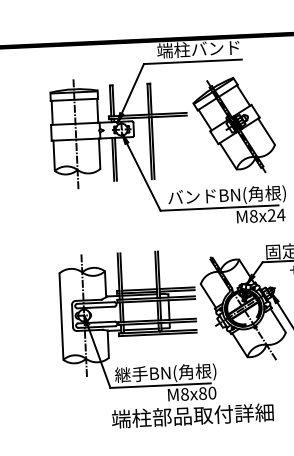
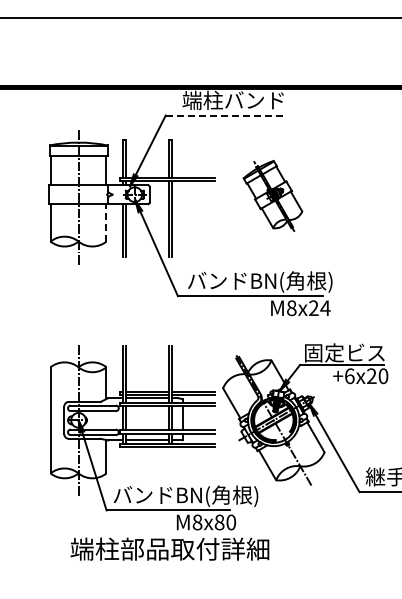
line: (193, 61) -> (226, 115), solid -> dashed
part: (233, 125) -> (272, 195), size x0.6
line: (99, 153) -> (106, 222), solid -> dashed
text: (174, 372) -> (185, 495), 継手BN(角根) -> バンドBN(角根)
text: (192, 415) -> (169, 548), moved

